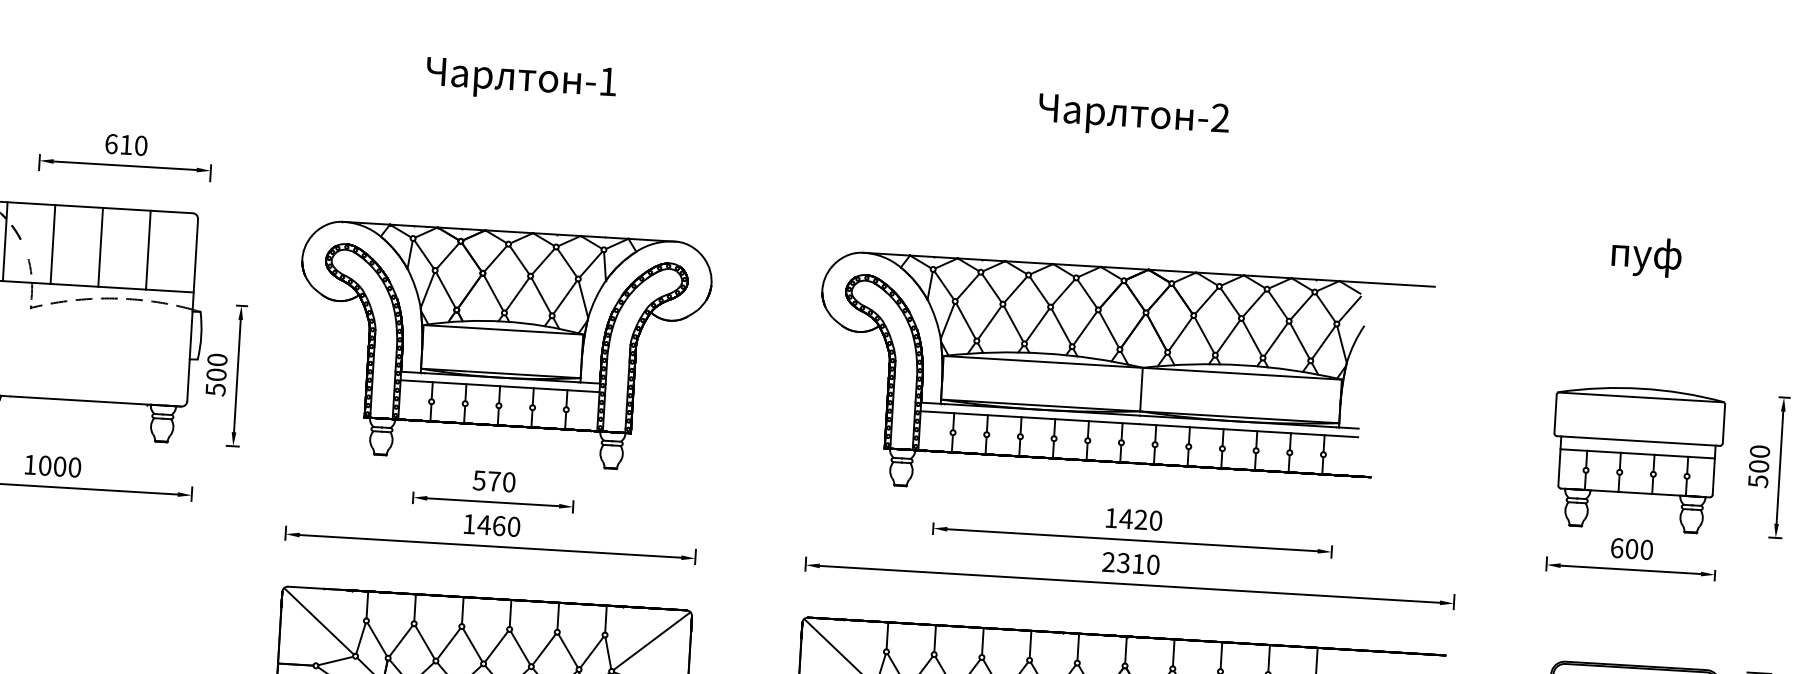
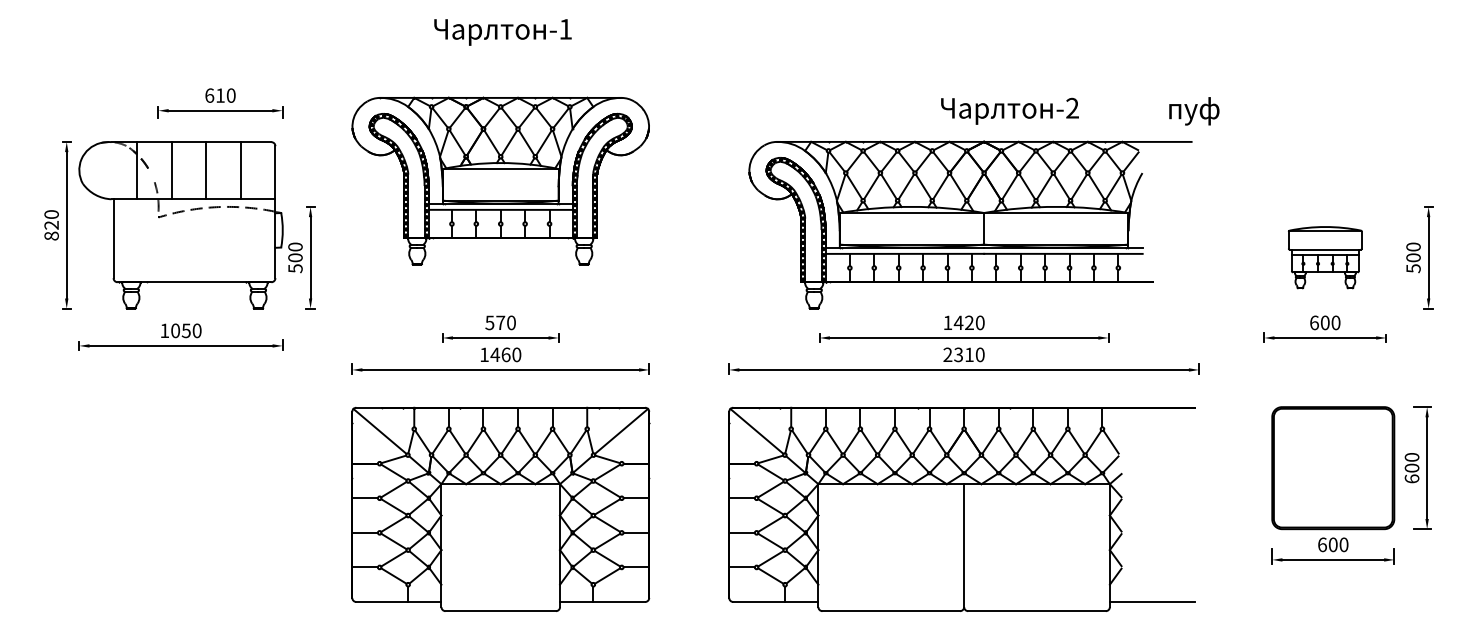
text: (1133, 115) -> (1009, 110), moved
text: (1646, 257) -> (1194, 111), moved
part: (502, 345) -> (500, 180), moved
part: (1123, 382) -> (970, 224), moved
part: (1637, 458) -> (1325, 257), size x0.6
text: (58, 466) -> (185, 330), 1000 -> 1050

